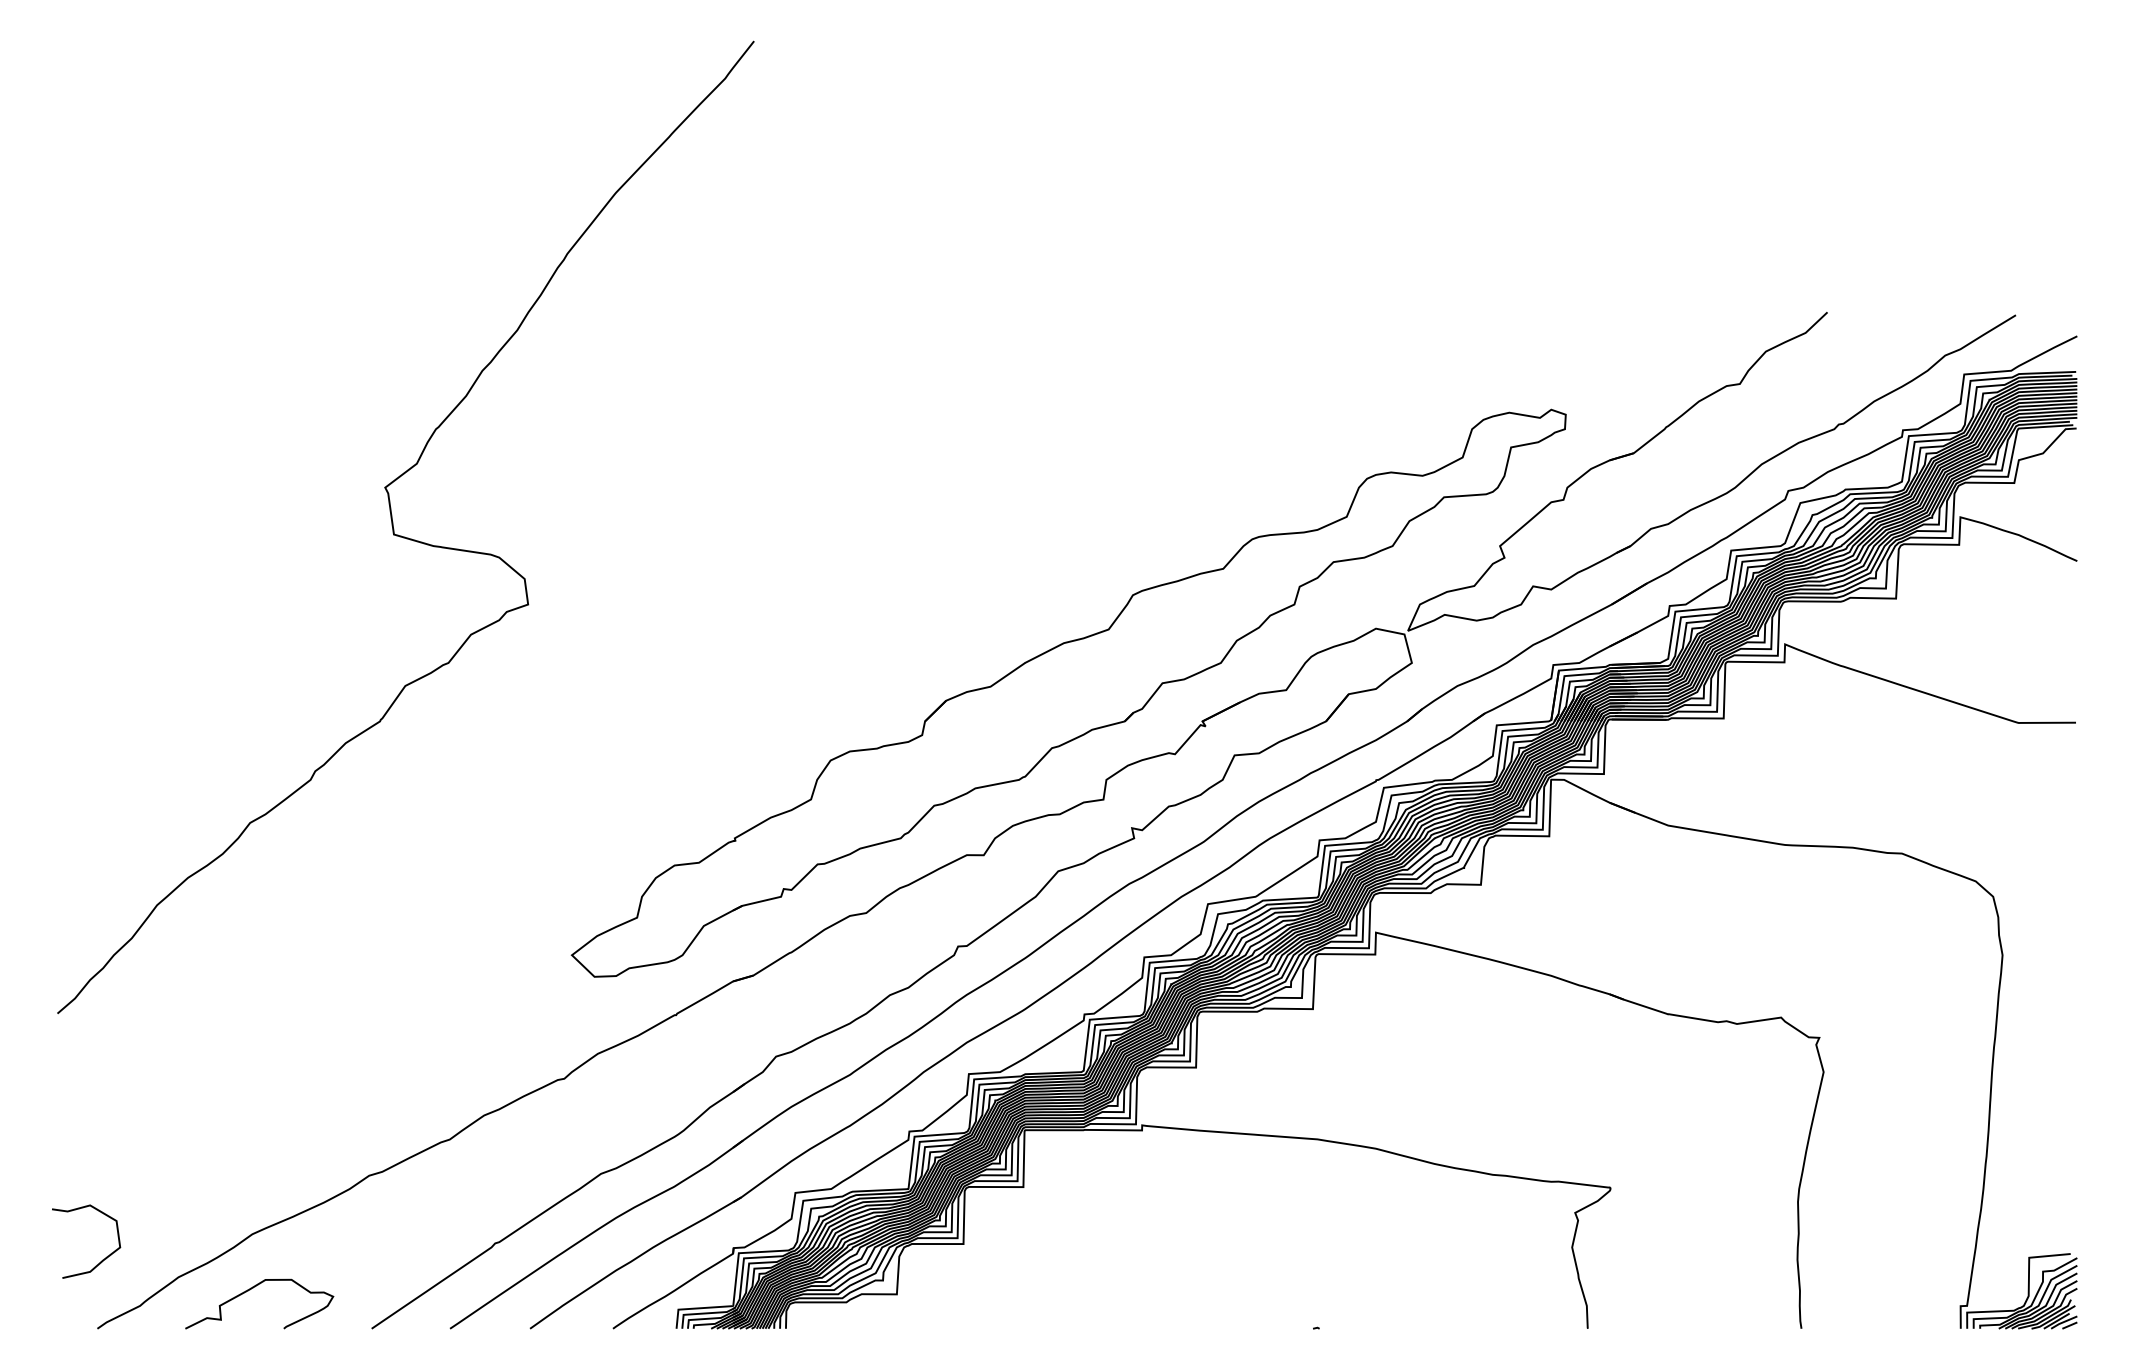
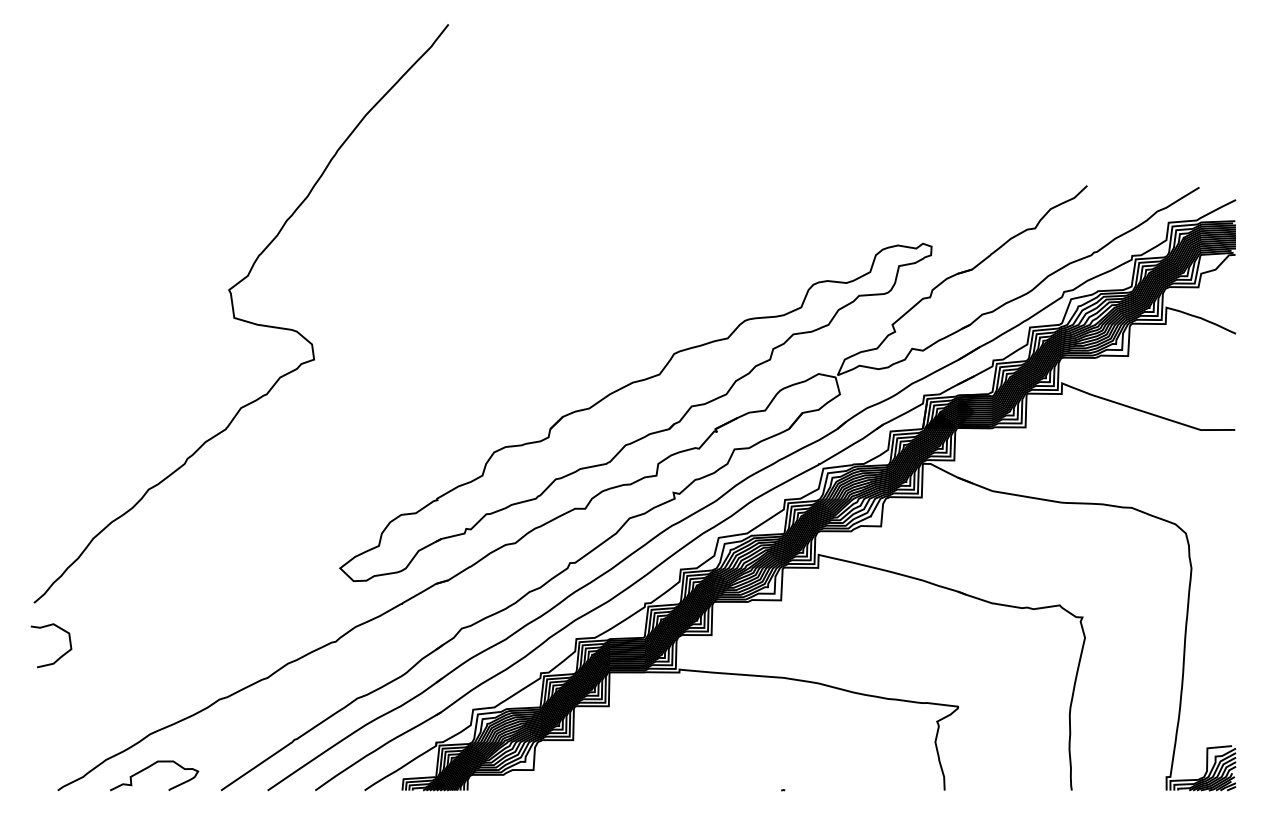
curve: (103, 1258) -> (61, 655), moved

